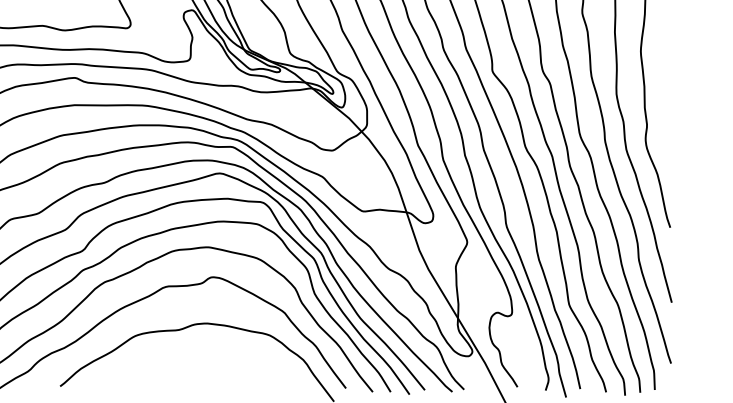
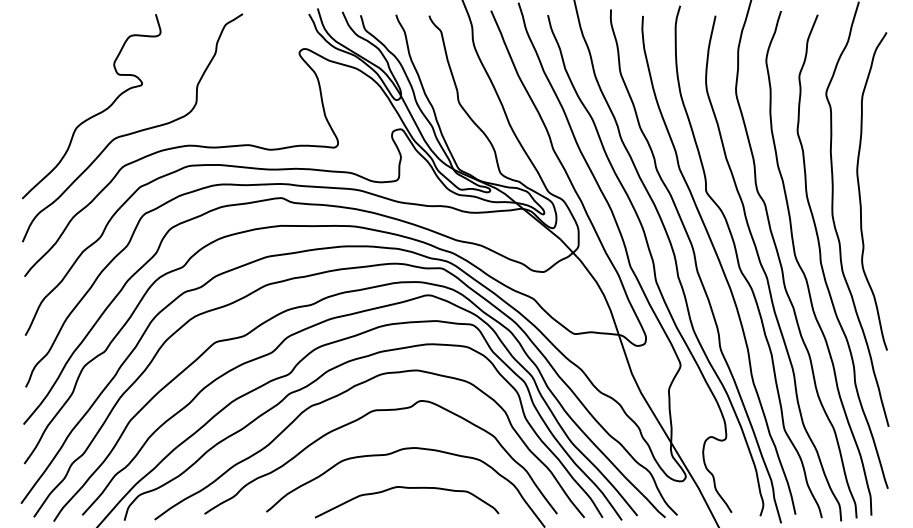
curve: (198, 363) -> (407, 488), added

